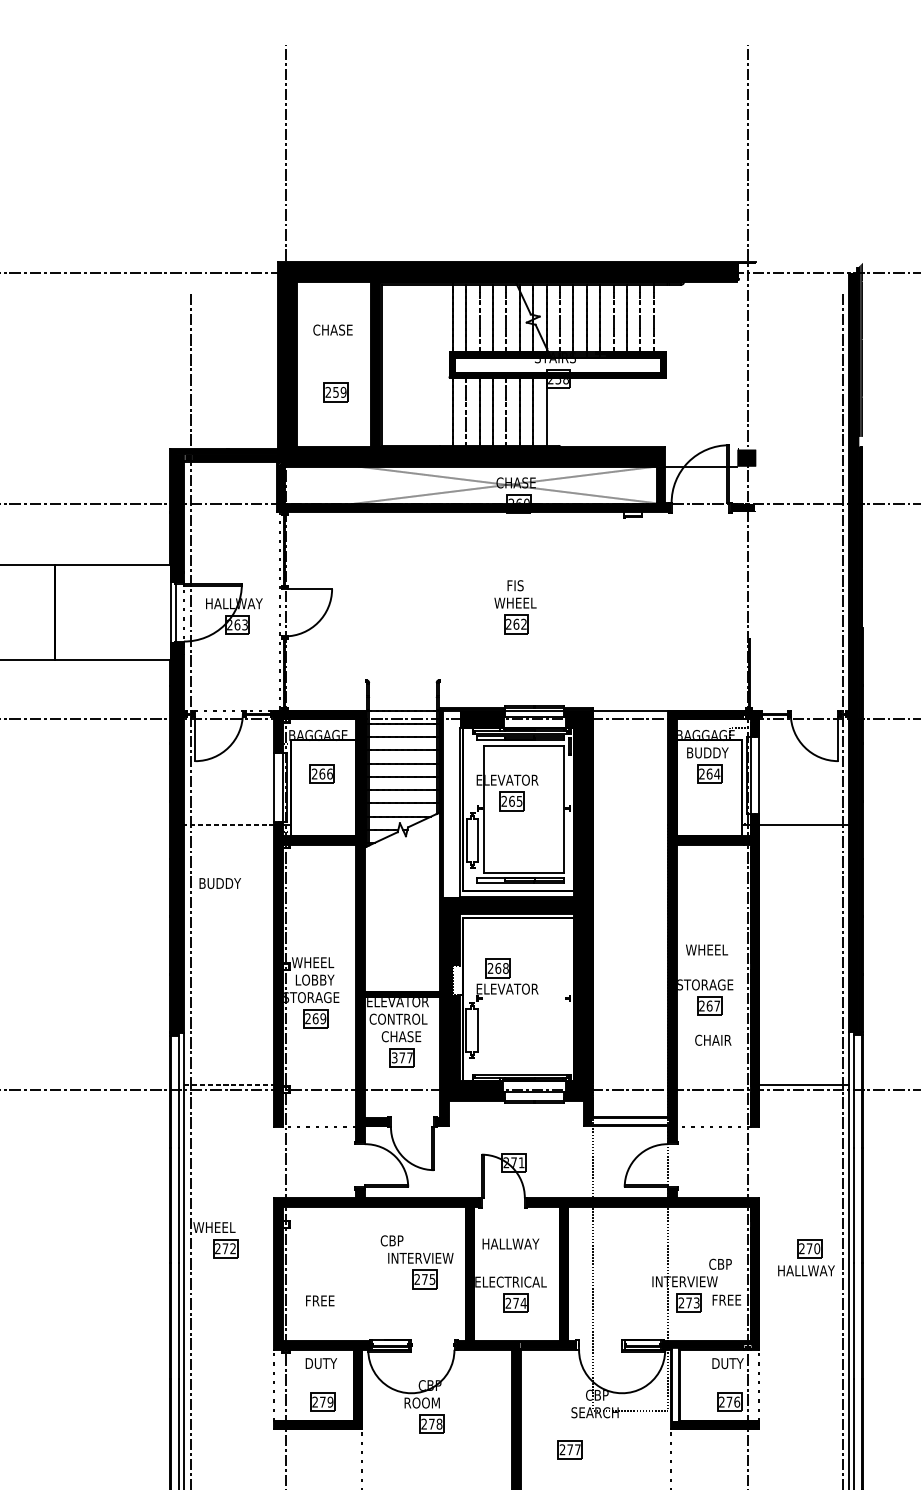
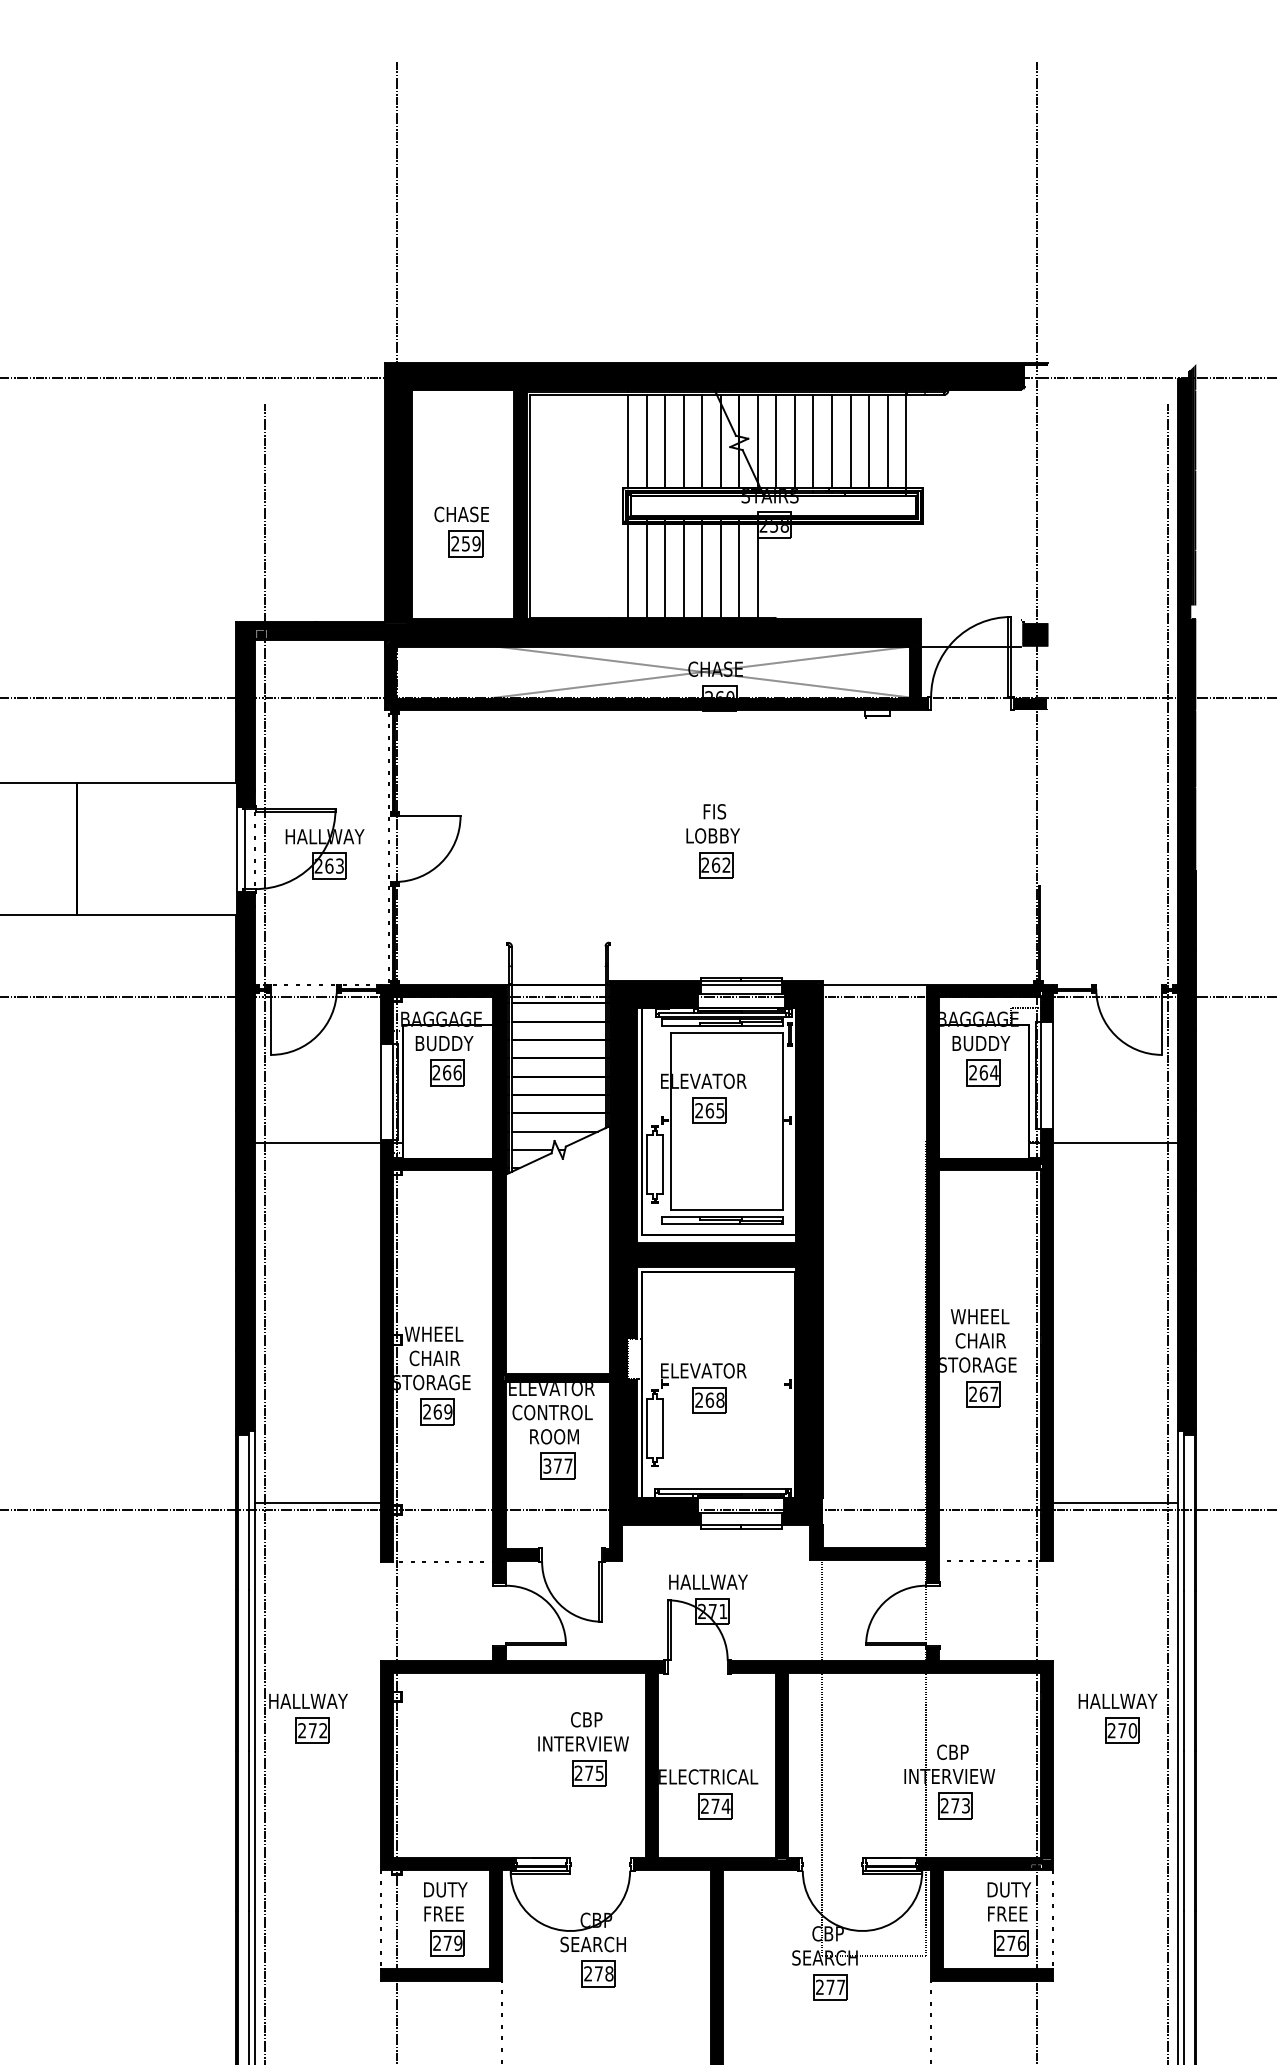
line: (479, 318) -> (665, 441), dashed -> solid
line: (506, 318) -> (702, 441), dashed -> solid
line: (560, 318) -> (776, 441), dashed -> solid
line: (613, 318) -> (850, 441), dashed -> solid
line: (640, 318) -> (887, 441), dashed -> solid
line: (653, 318) -> (906, 441), dashed -> solid
text: (332, 330) -> (461, 514), moved
line: (466, 412) -> (646, 571), dashed -> solid
line: (506, 412) -> (702, 571), dashed -> solid
text: (515, 602) -> (714, 835), WHEEL -> LOBBY
fill: (451, 803) -> (625, 1113), added
line: (228, 825) -> (317, 1143), dashed -> solid
text: (220, 883) -> (444, 1043), moved
part: (498, 968) -> (709, 1400), moved
text: (314, 980) -> (436, 1358), LOBBY -> CHAIR
text: (401, 1036) -> (556, 1436), CHASE -> ROOM
text: (713, 1040) -> (980, 1340), moved
line: (228, 1084) -> (317, 1503), dashed -> solid
fill: (630, 1121) -> (874, 1554), added
text: (221, 1226) -> (307, 1700), WHEEL -> HALLWAY
text: (391, 1240) -> (586, 1719), moved
text: (511, 1243) -> (708, 1581), moved
text: (720, 1263) -> (952, 1751), moved
text: (806, 1270) -> (1117, 1700), moved
text: (726, 1299) -> (1007, 1913), moved
text: (319, 1300) -> (443, 1913), moved
fill: (675, 1384) -> (936, 1919), added
text: (427, 1403) -> (592, 1944), ROOM -> SEARCH
part: (570, 1449) -> (830, 1987), moved

